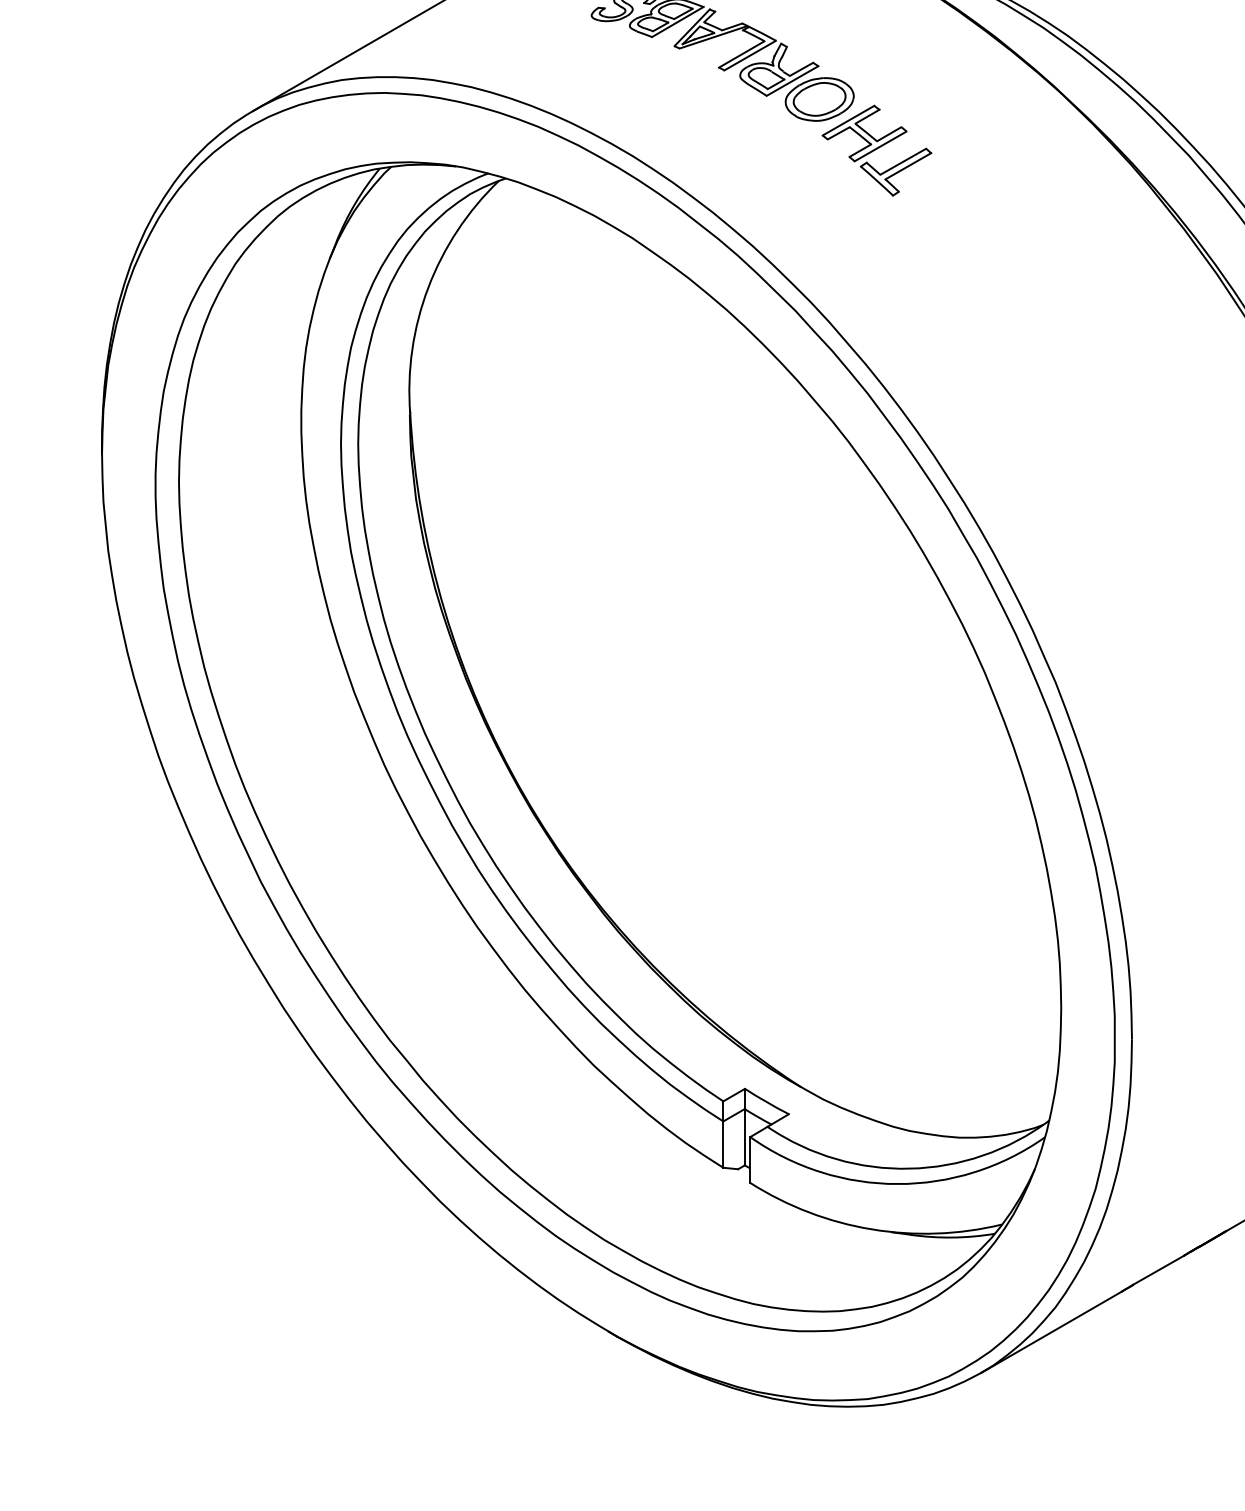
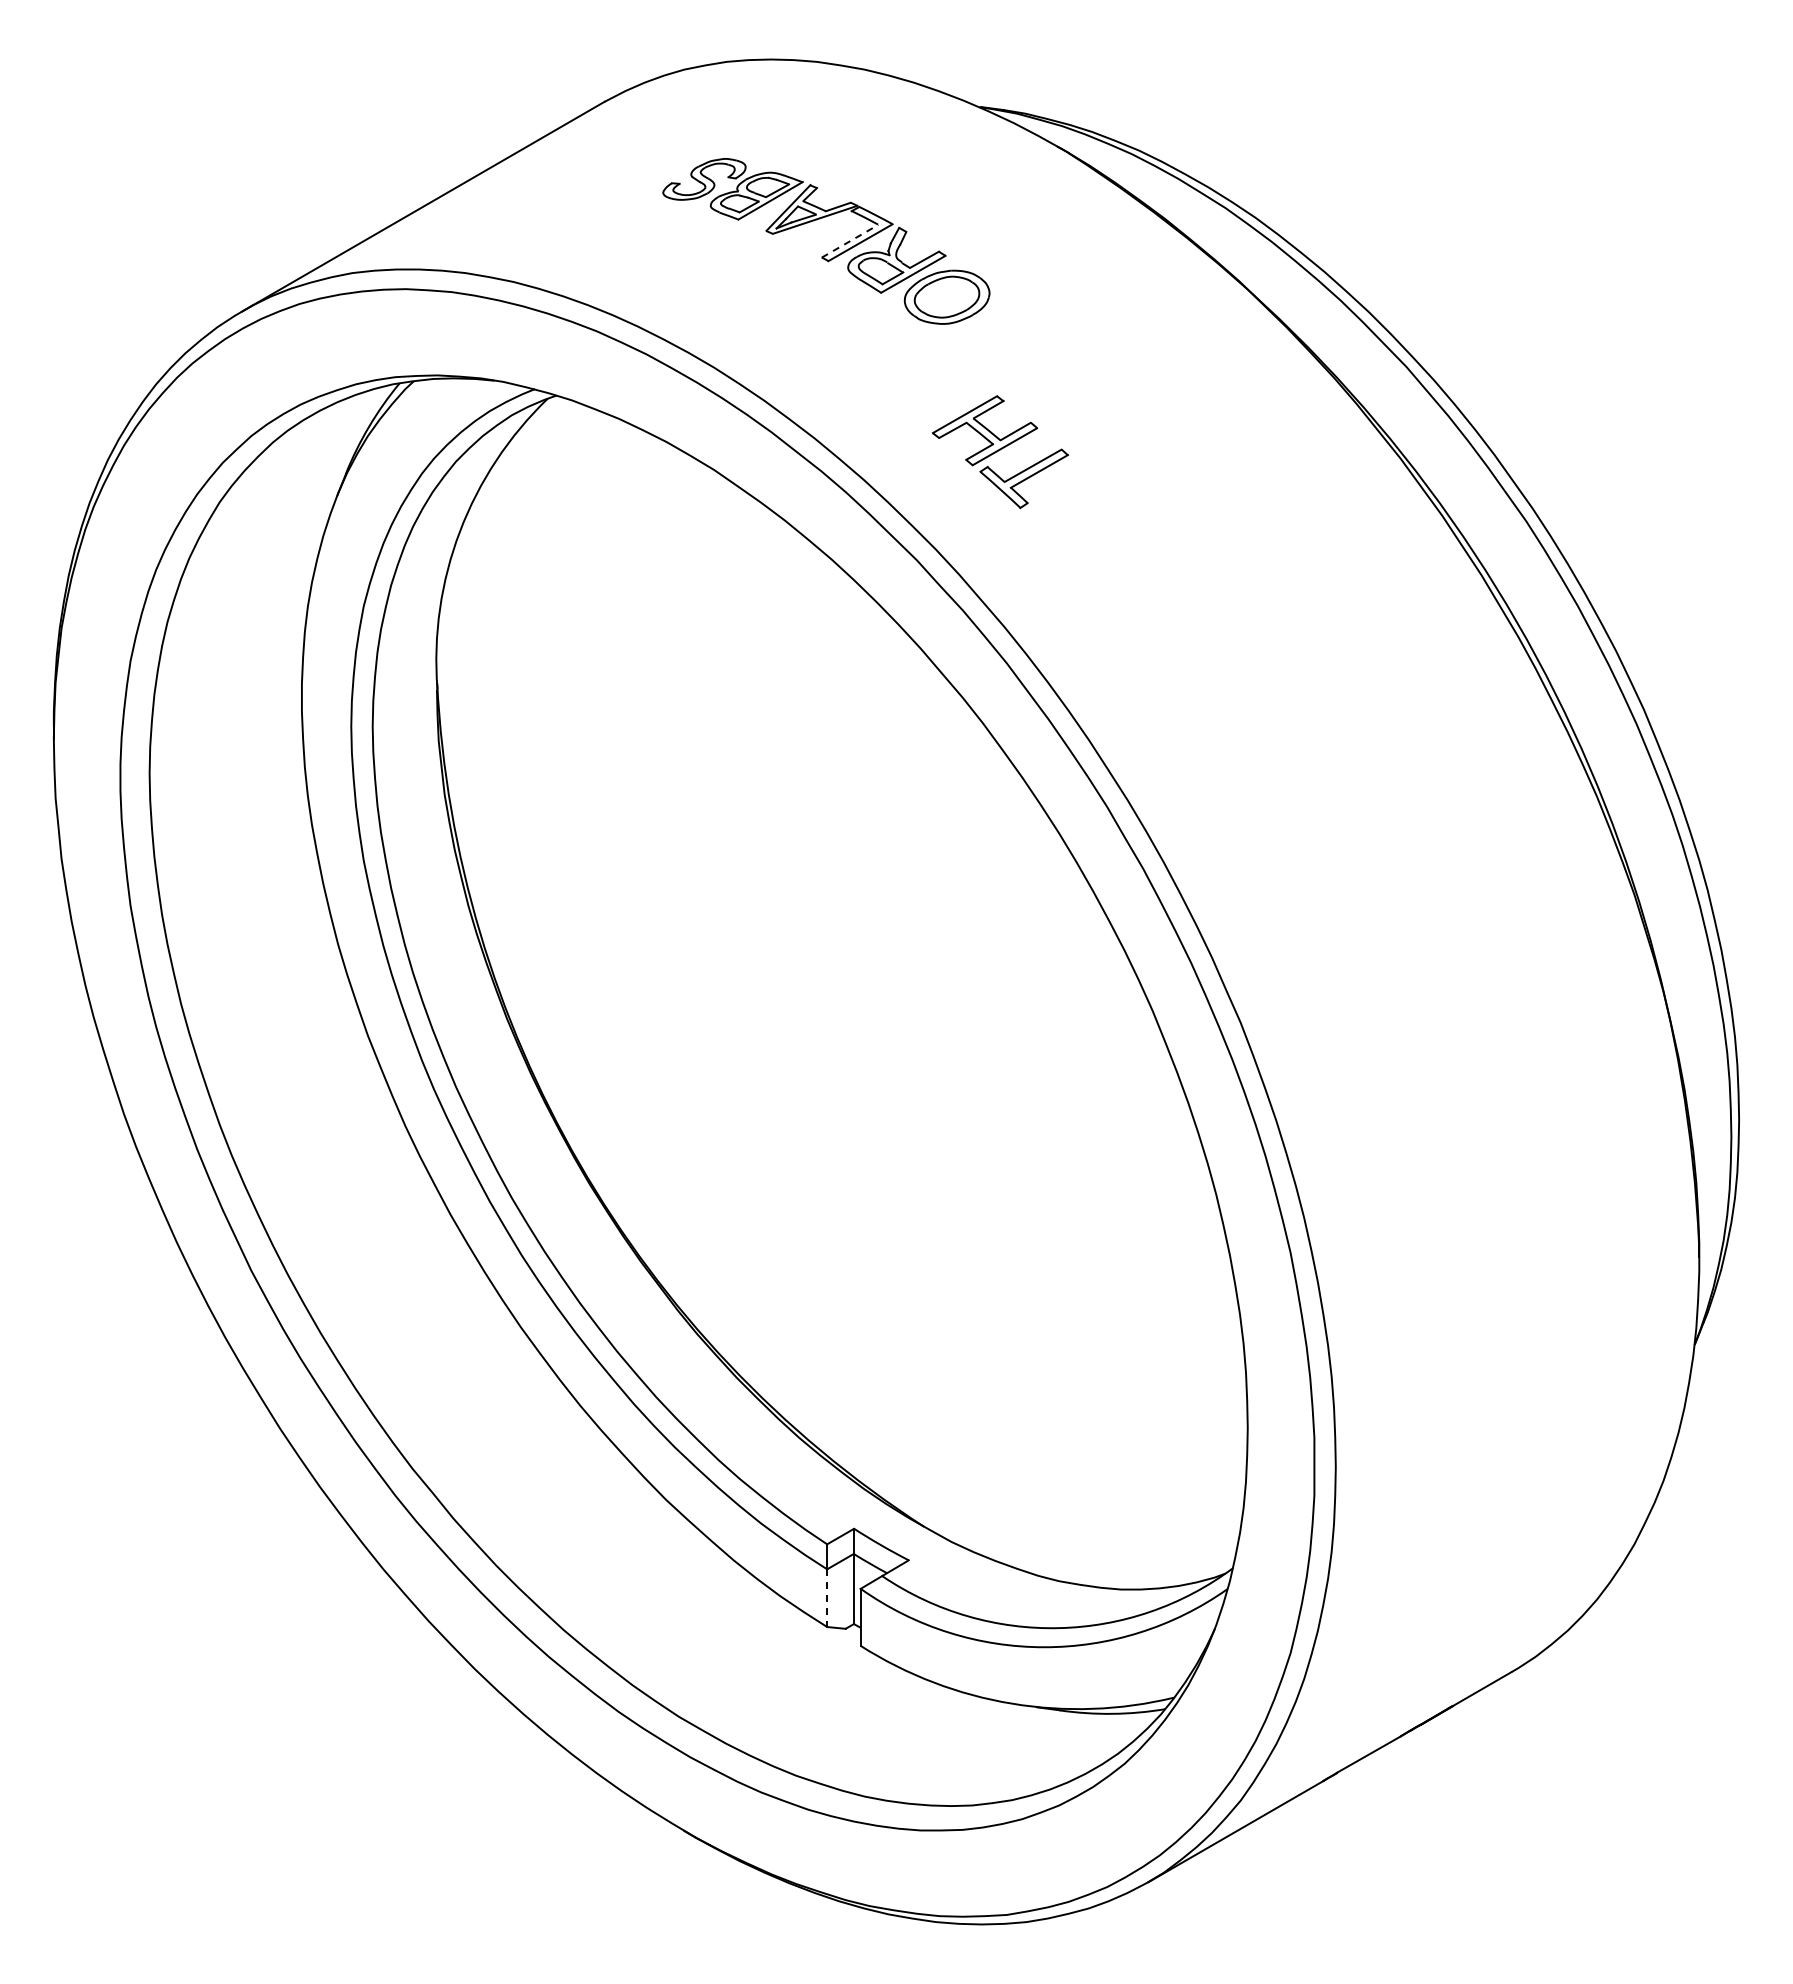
line: (742, 54) -> (850, 241), solid -> dashed
part: (876, 151) -> (999, 452), moved
line: (723, 1144) -> (827, 1598), solid -> dashed

